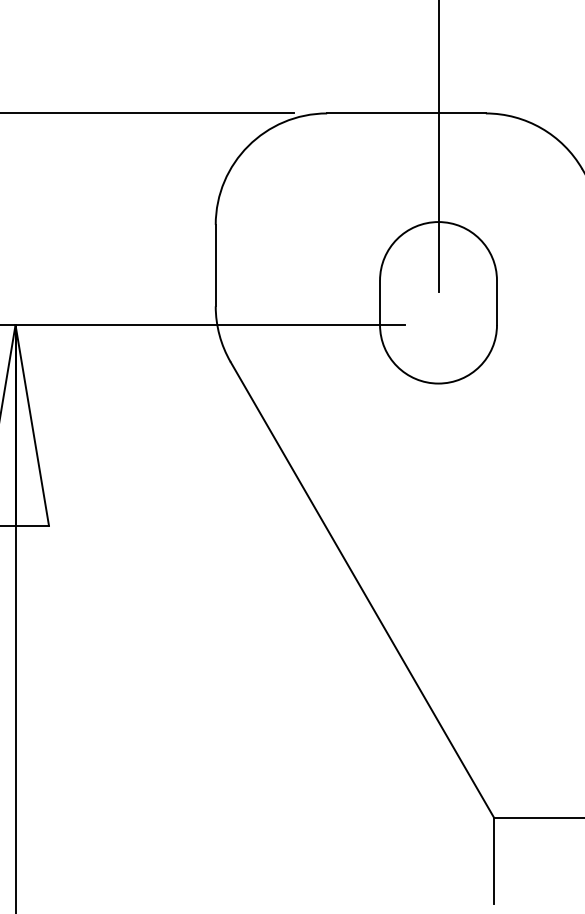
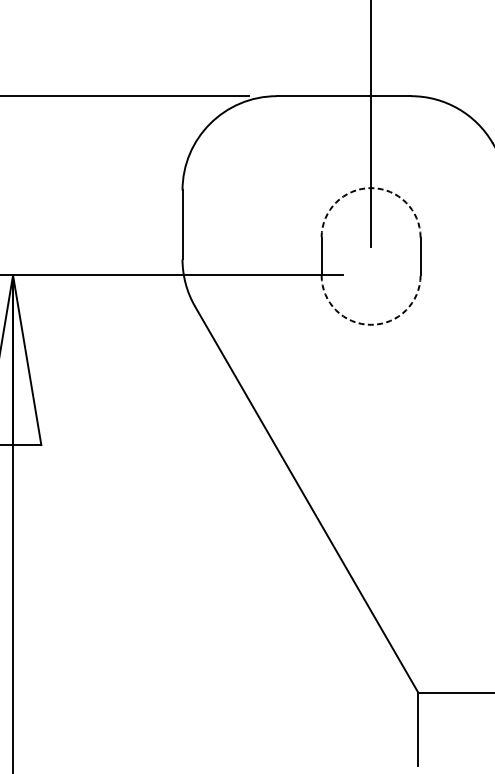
arc: (438, 222) -> (371, 188), solid -> dashed
arc: (438, 383) -> (371, 324), solid -> dashed

